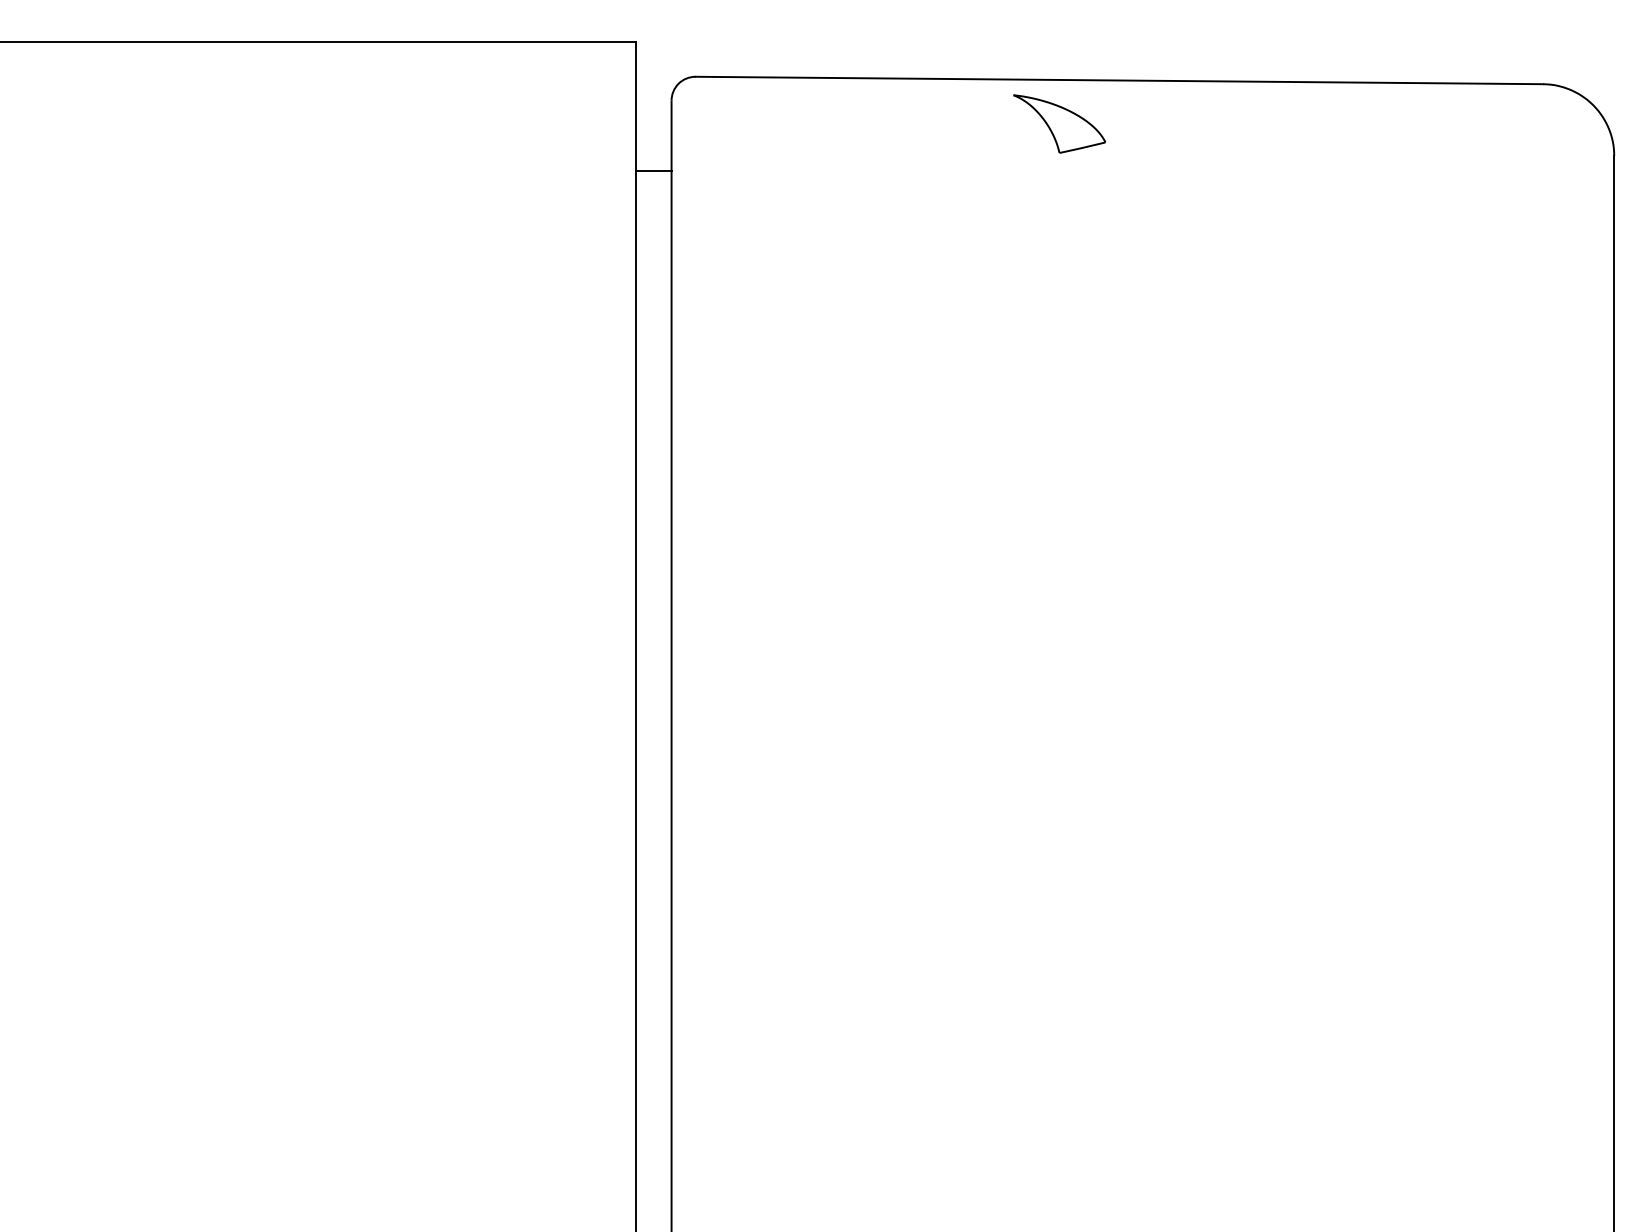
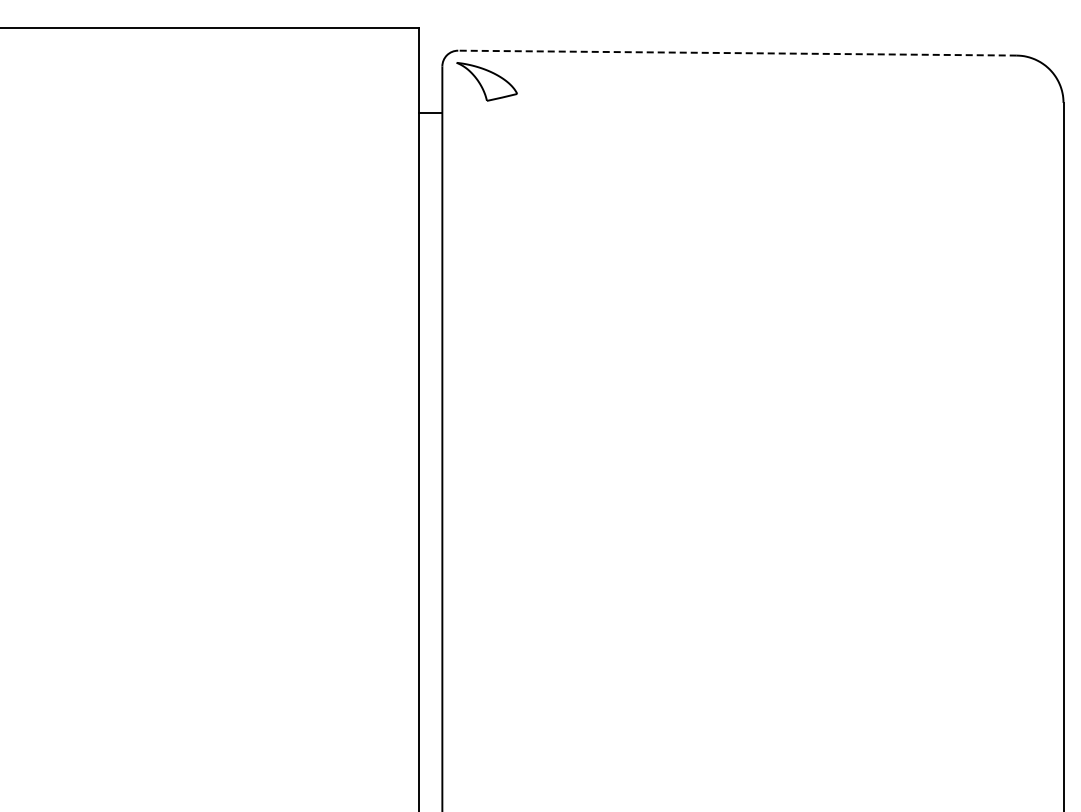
line: (1117, 81) -> (736, 53), solid -> dashed
part: (1058, 123) -> (486, 81), moved

